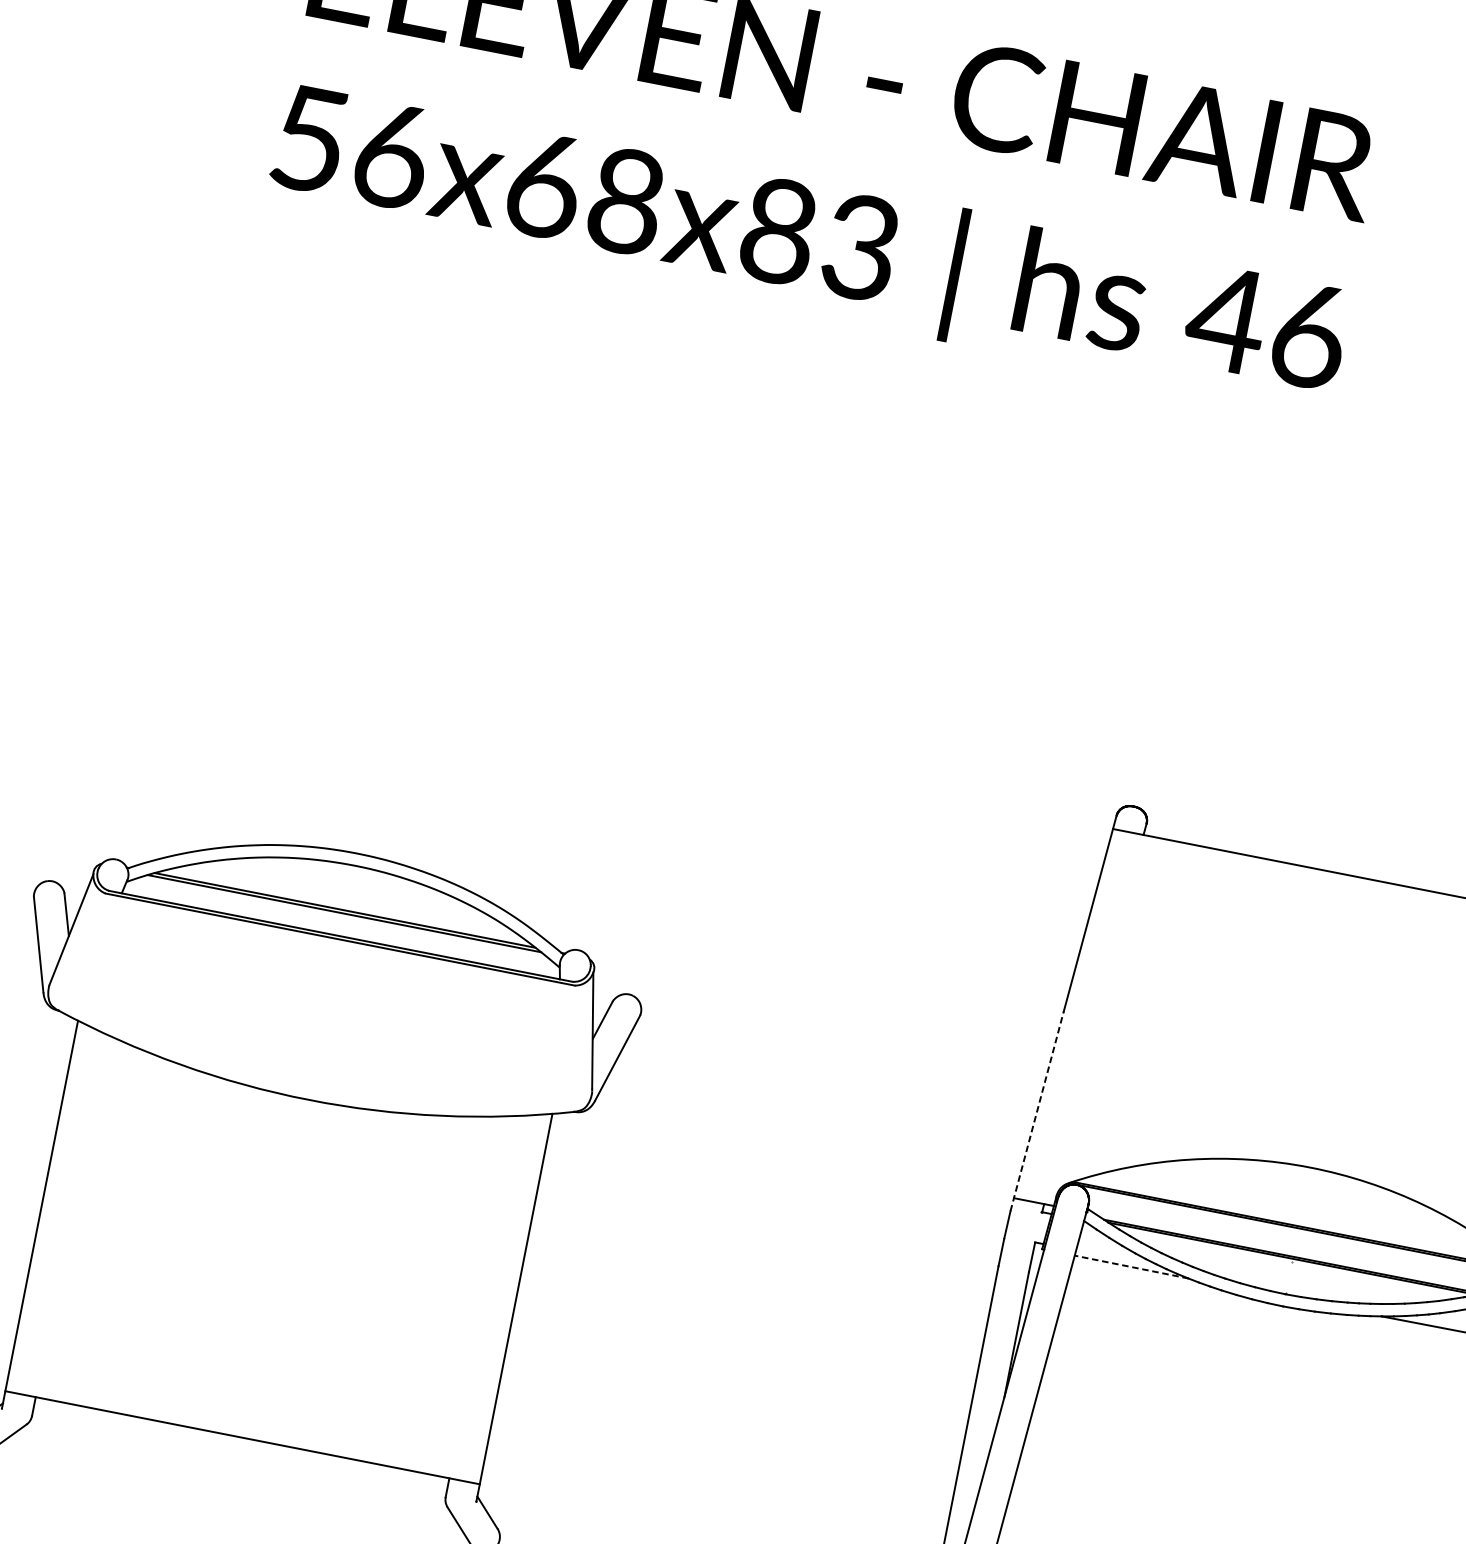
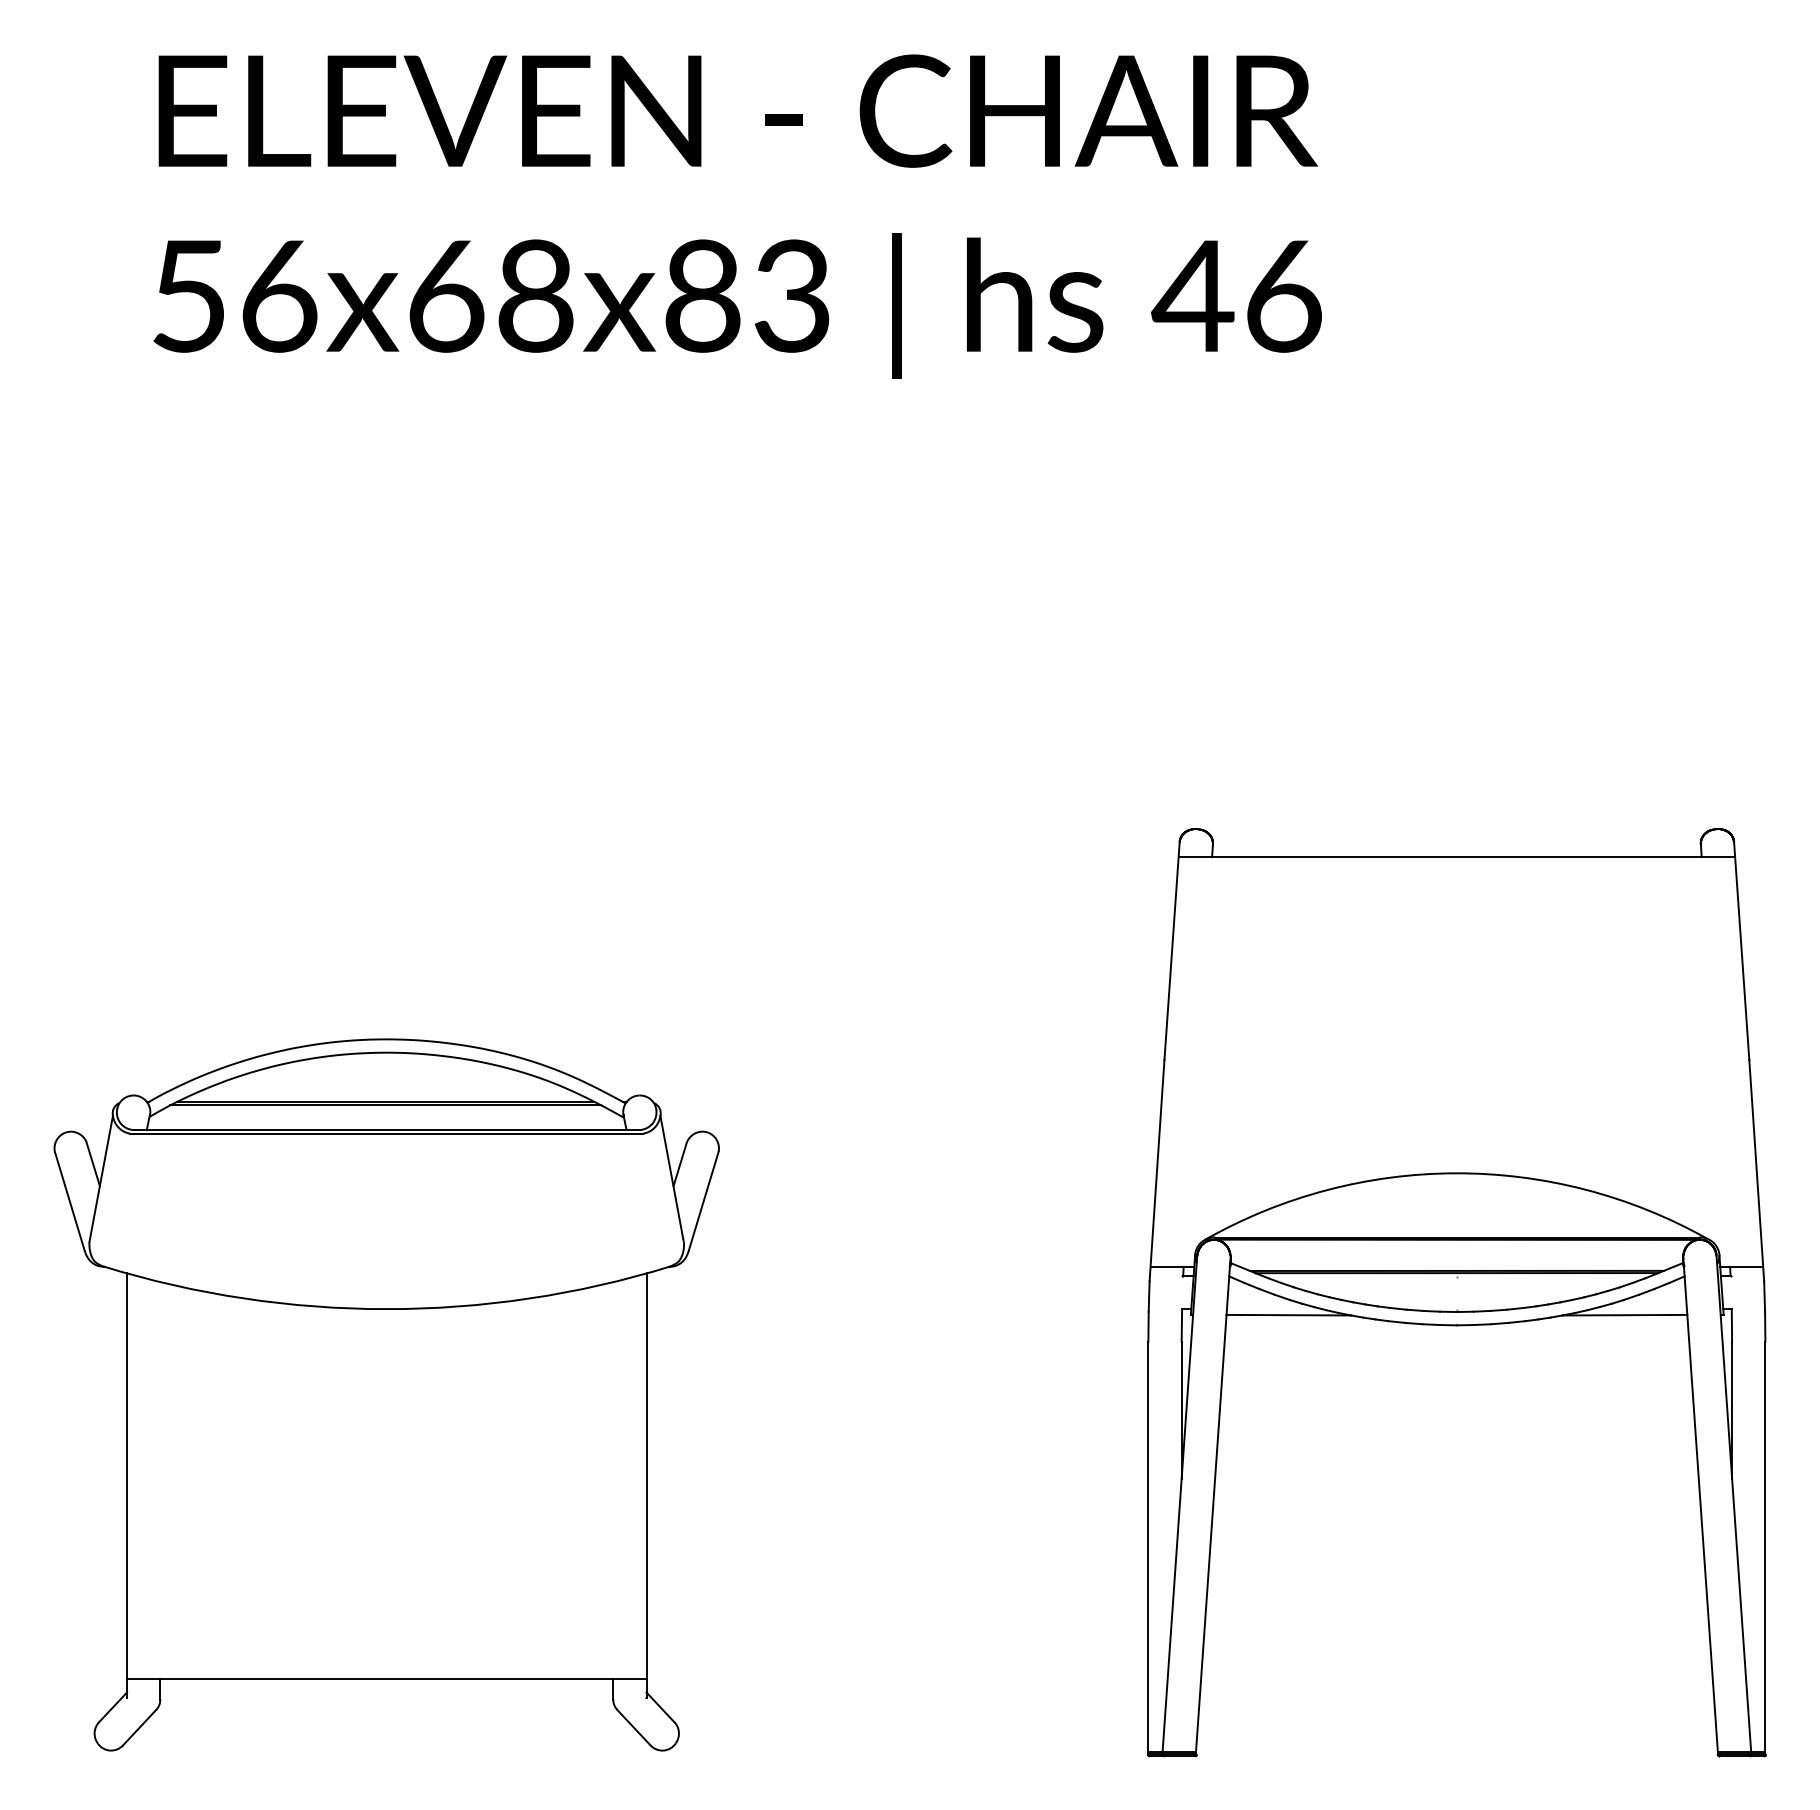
line: (1037, 1111) -> (1157, 1170), dashed -> solid
line: (1131, 1267) -> (1288, 1315), dashed -> solid

